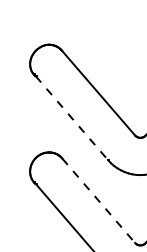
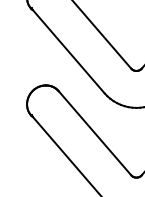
line: (72, 118) -> (69, 51), dashed -> solid
line: (98, 200) -> (94, 133), dashed -> solid

